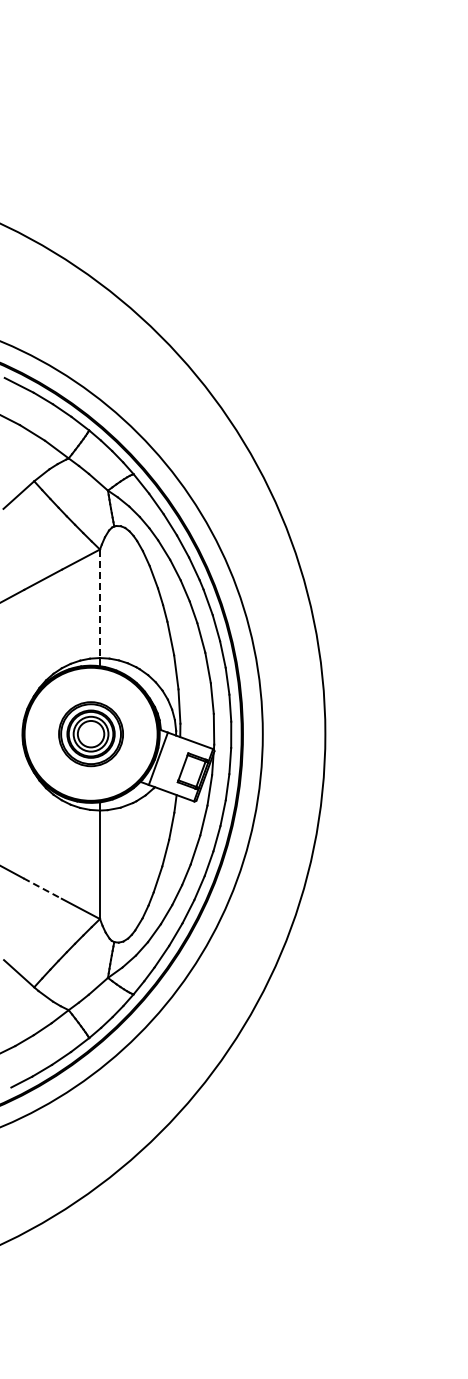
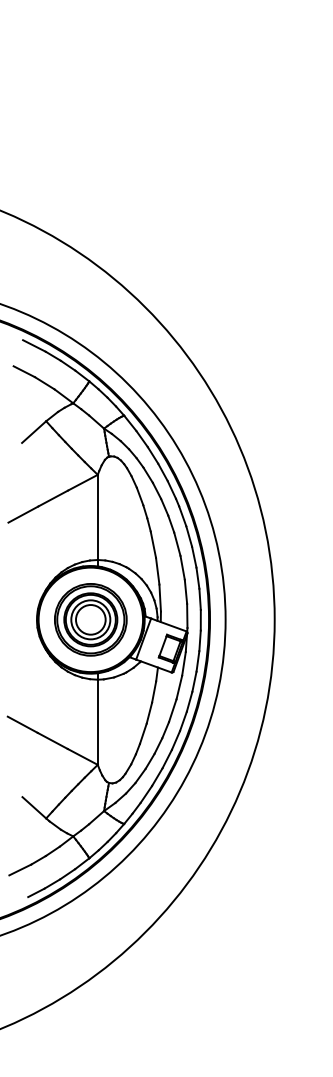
line: (100, 604) -> (98, 517), dashed -> solid
part: (90, 733) -> (90, 619), size x1.43
line: (42, 888) -> (52, 740), dashed -> solid

